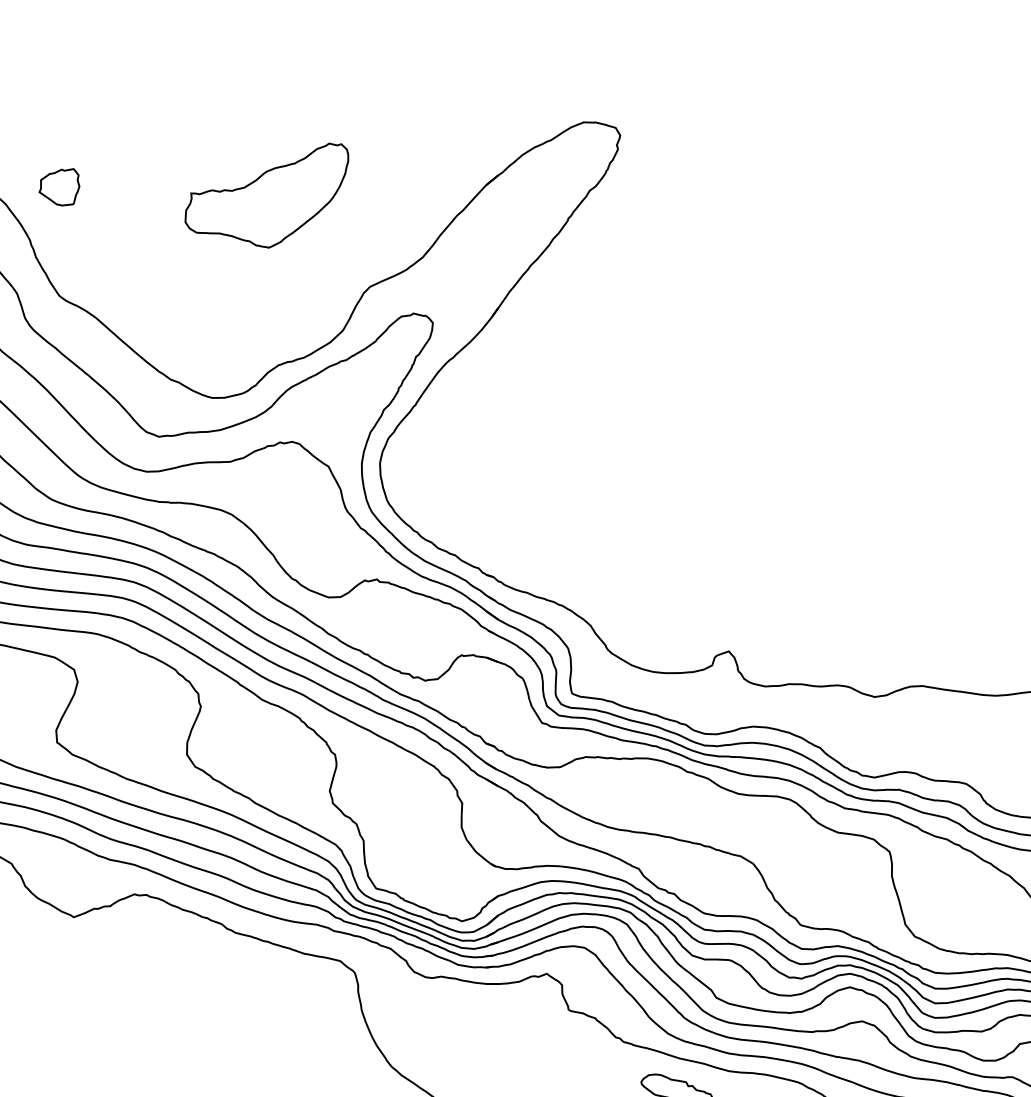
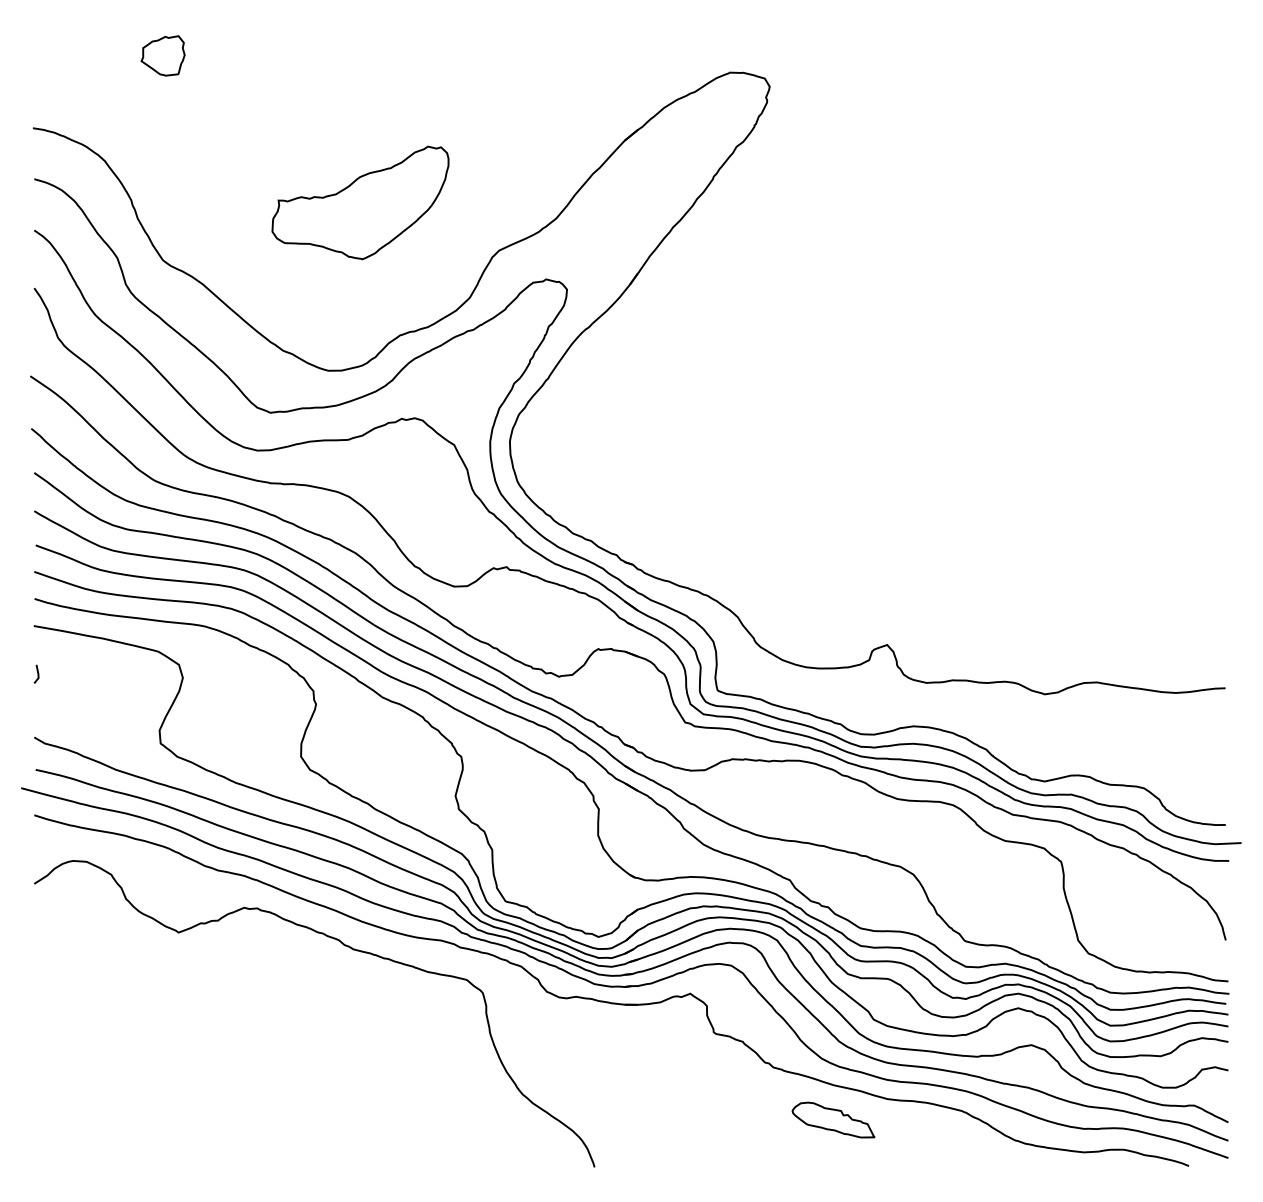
part: (58, 186) -> (162, 55), moved
part: (266, 195) -> (360, 202), moved

